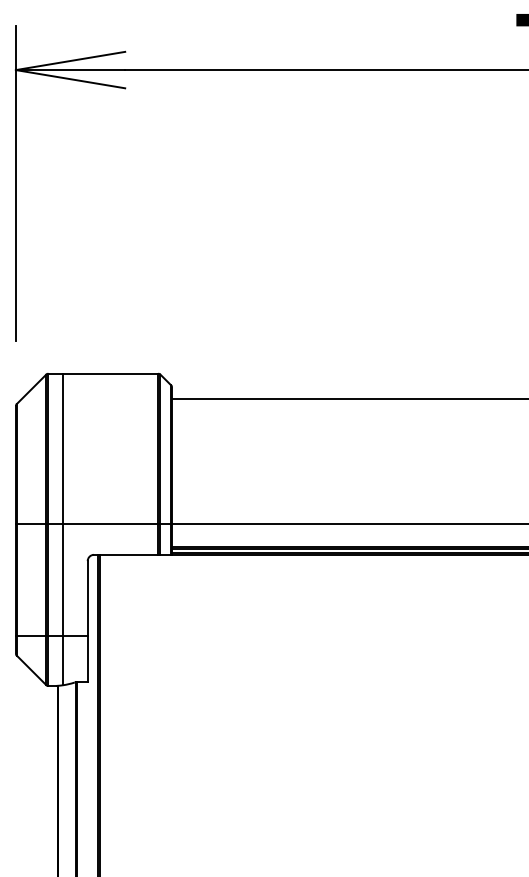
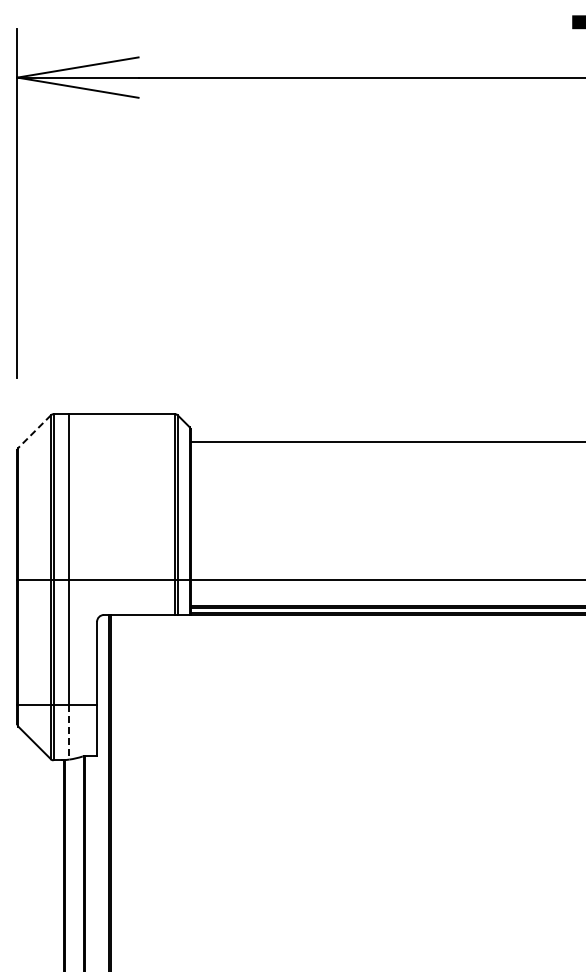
line: (31, 389) -> (34, 431), solid -> dashed
line: (62, 660) -> (69, 732), solid -> dashed

